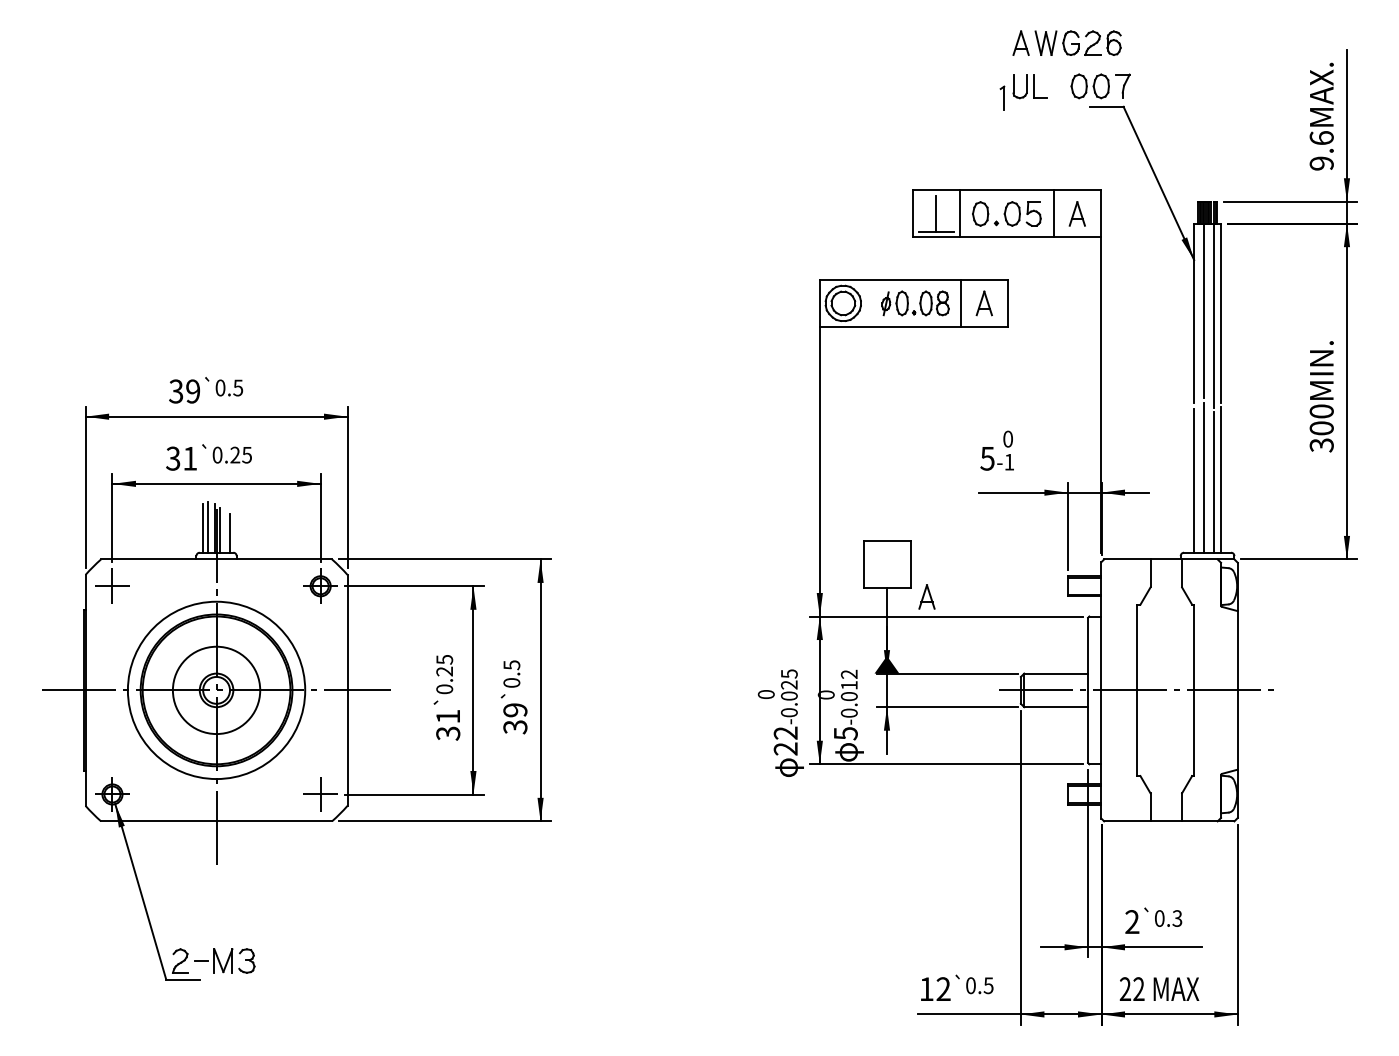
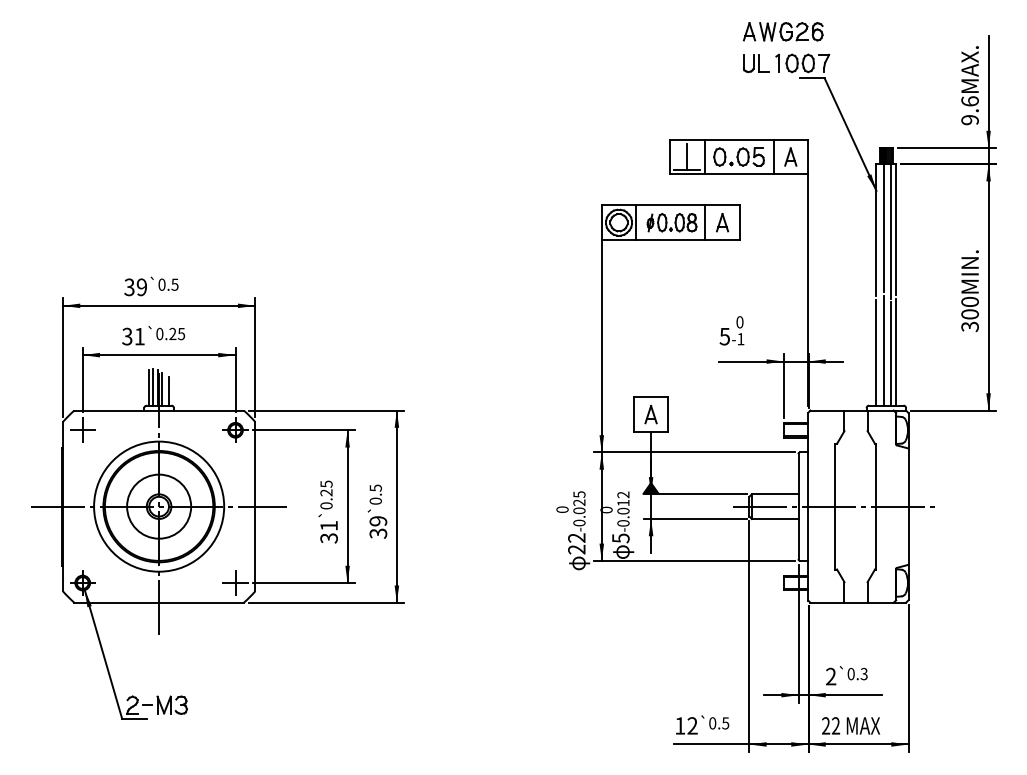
part: (1002, 97) -> (777, 62), moved
line: (866, 302) -> (636, 222), added
part: (926, 596) -> (650, 414), moved

